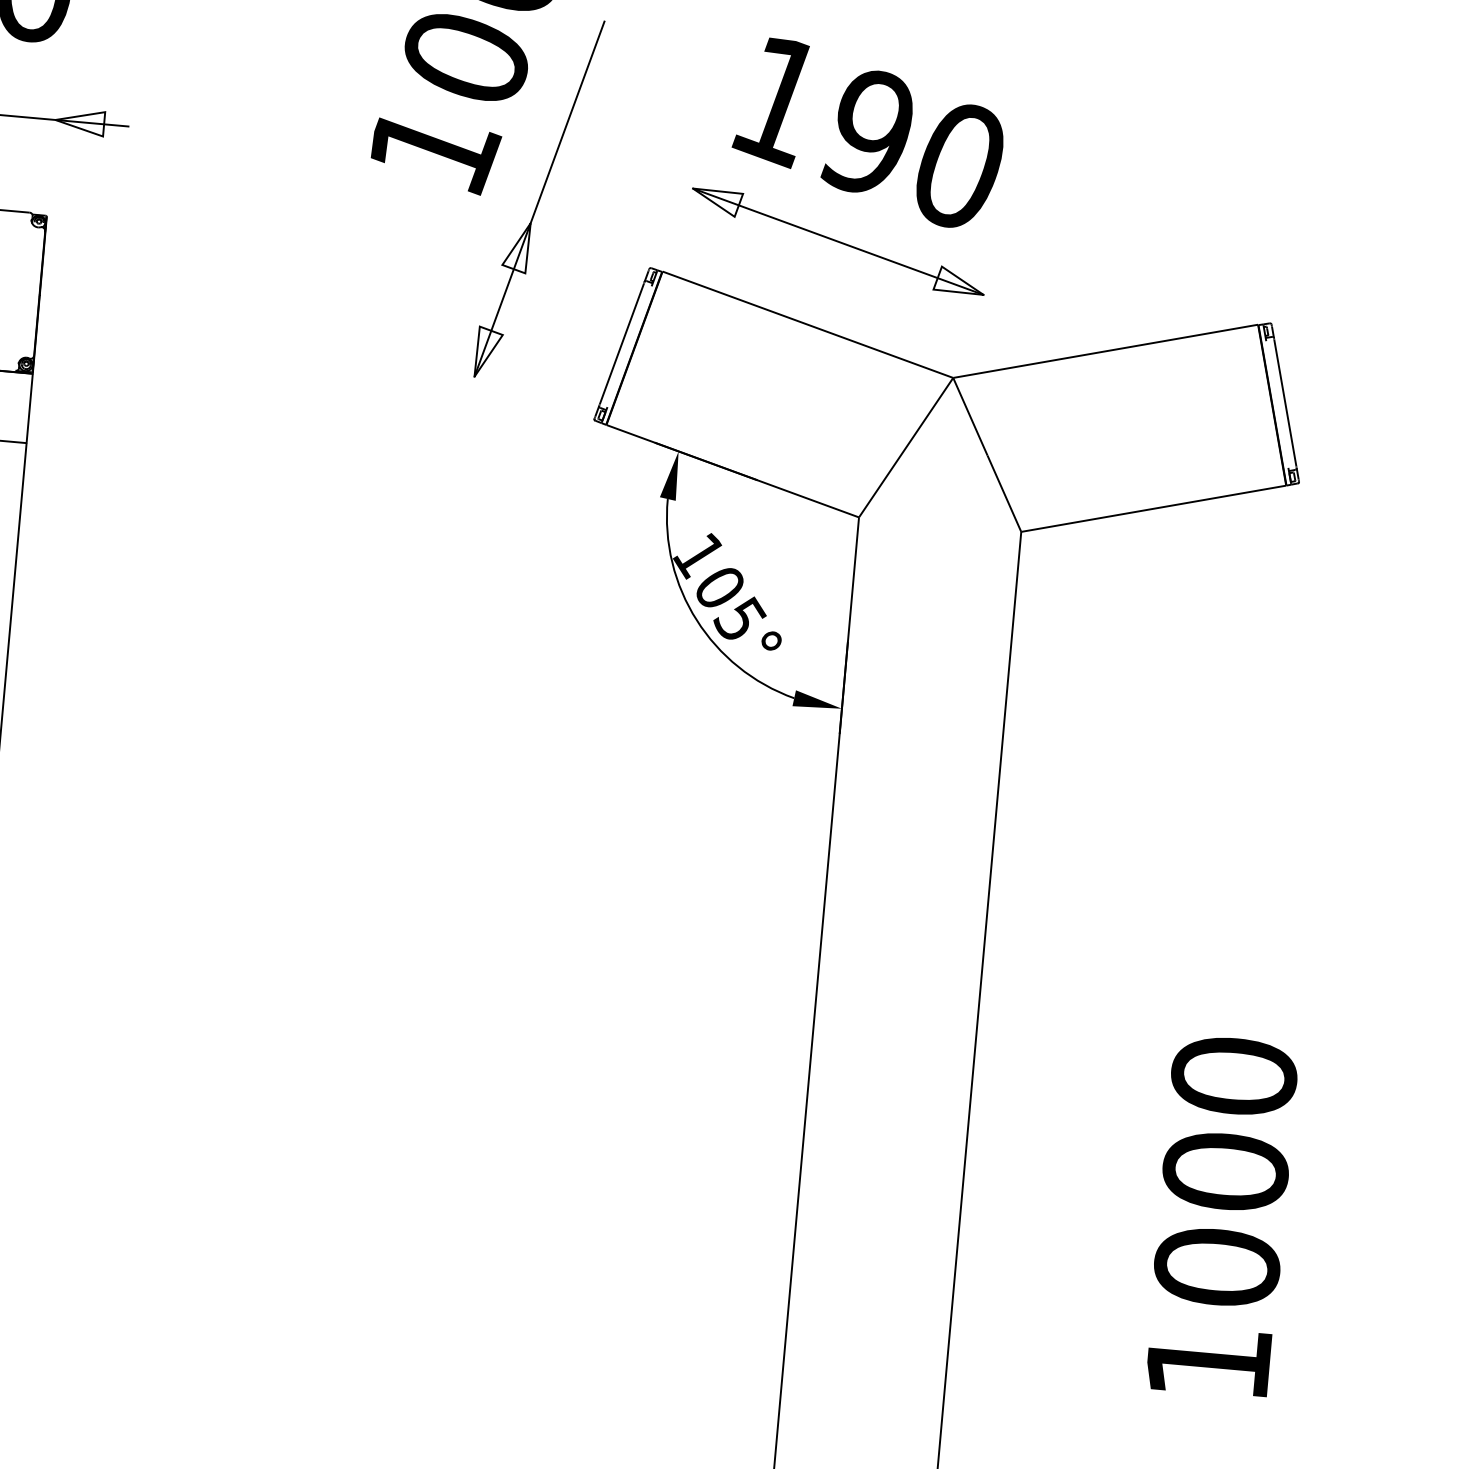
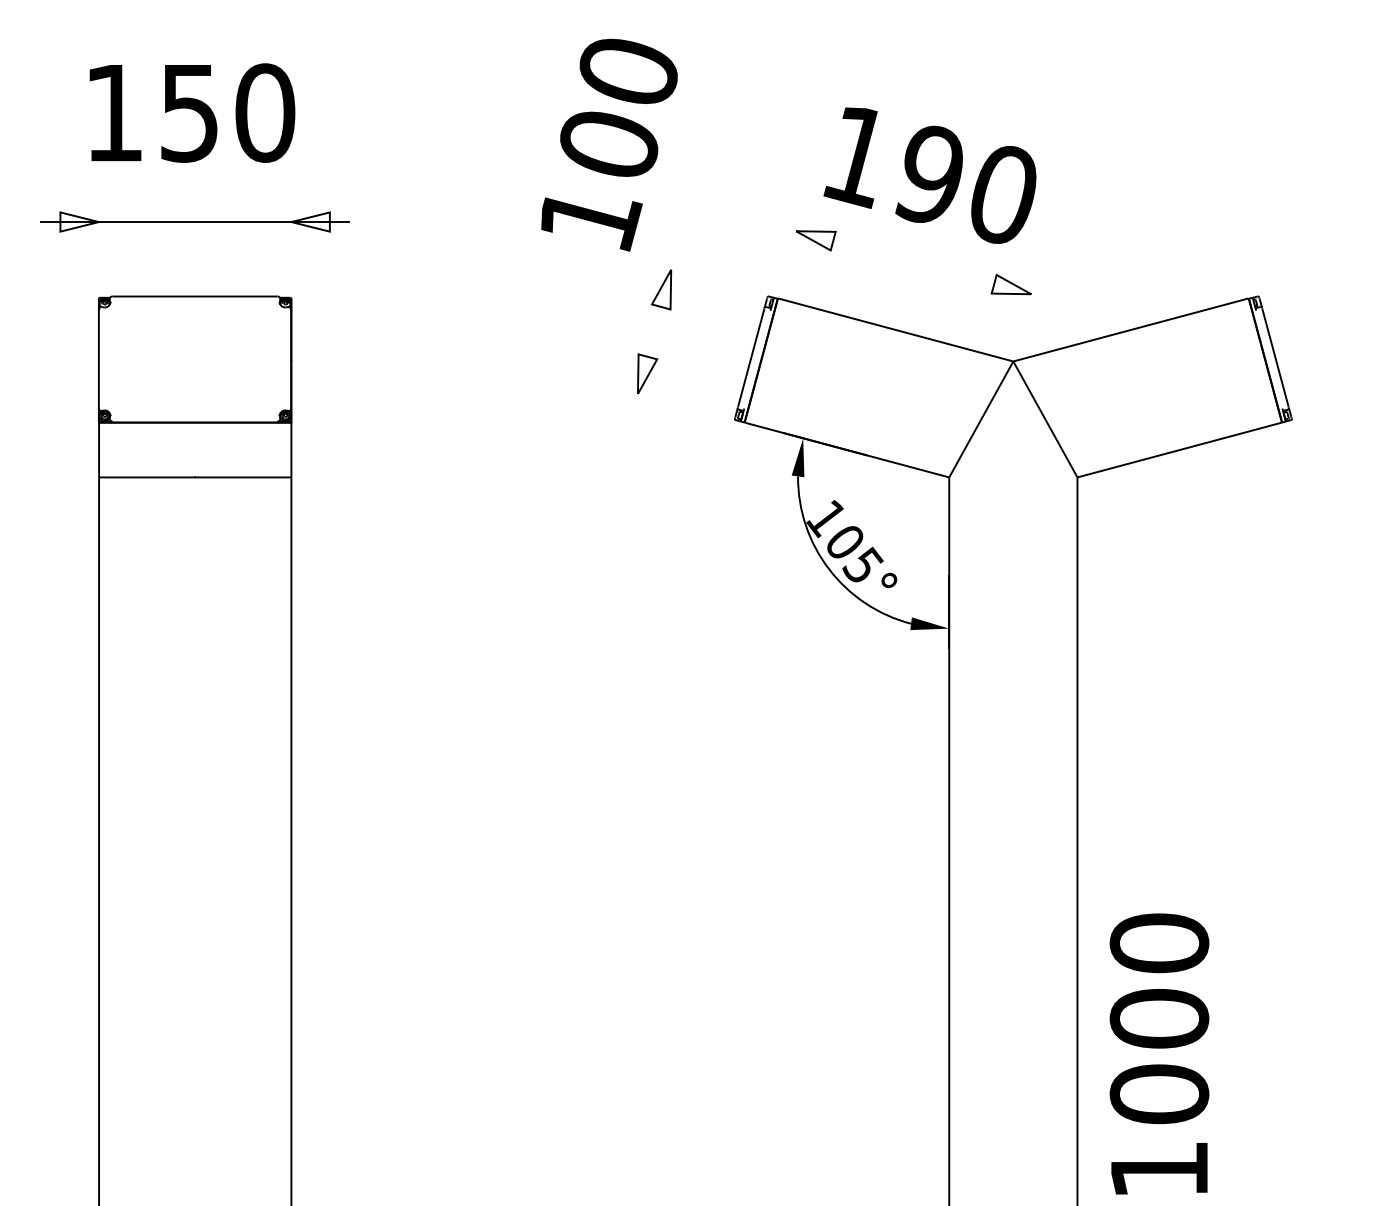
line: (538, 199) -> (675, 250), removed
line: (838, 241) -> (913, 262), removed
text: (1221, 1215) -> (1159, 1053), moved

